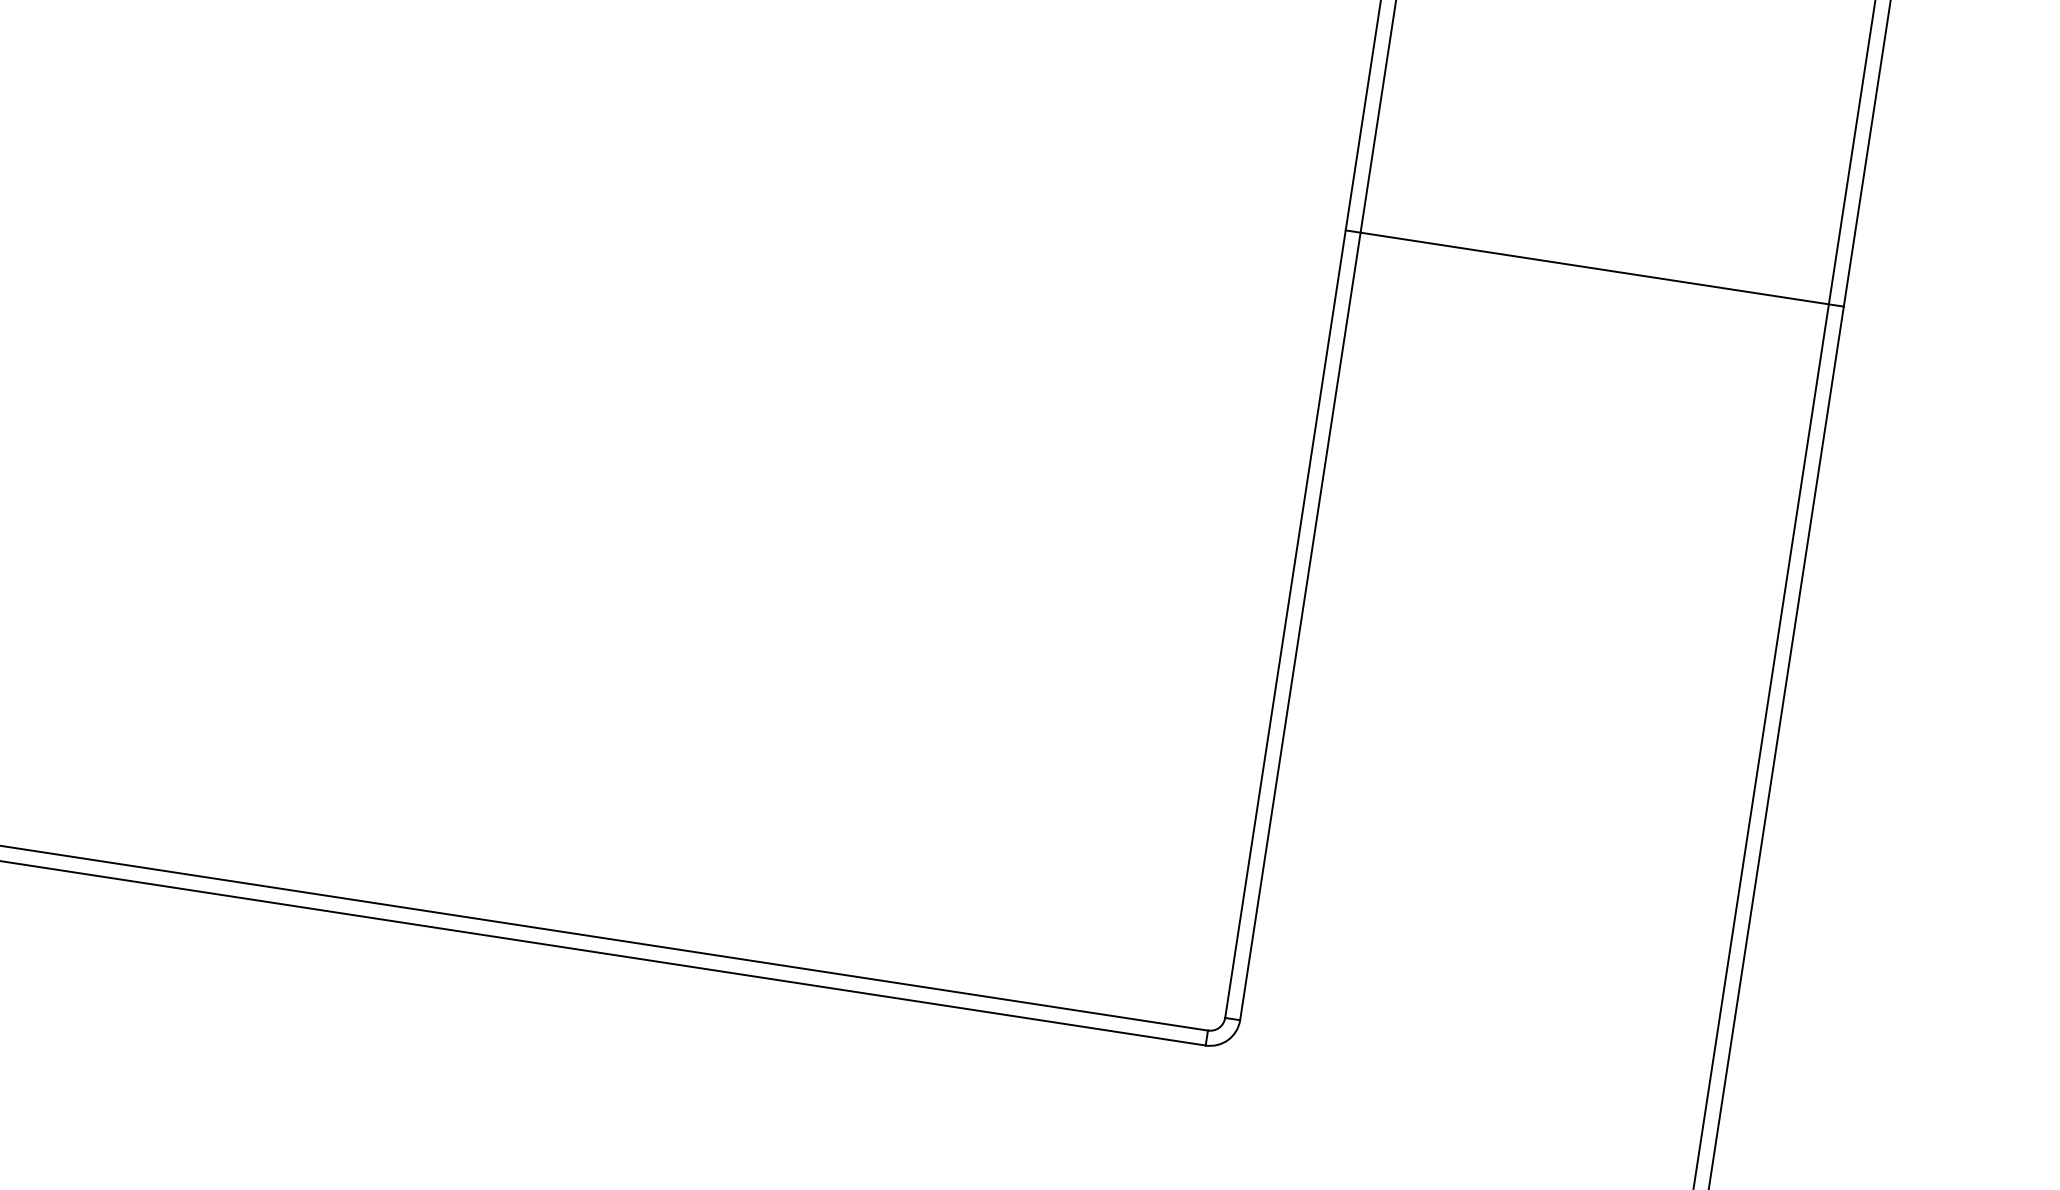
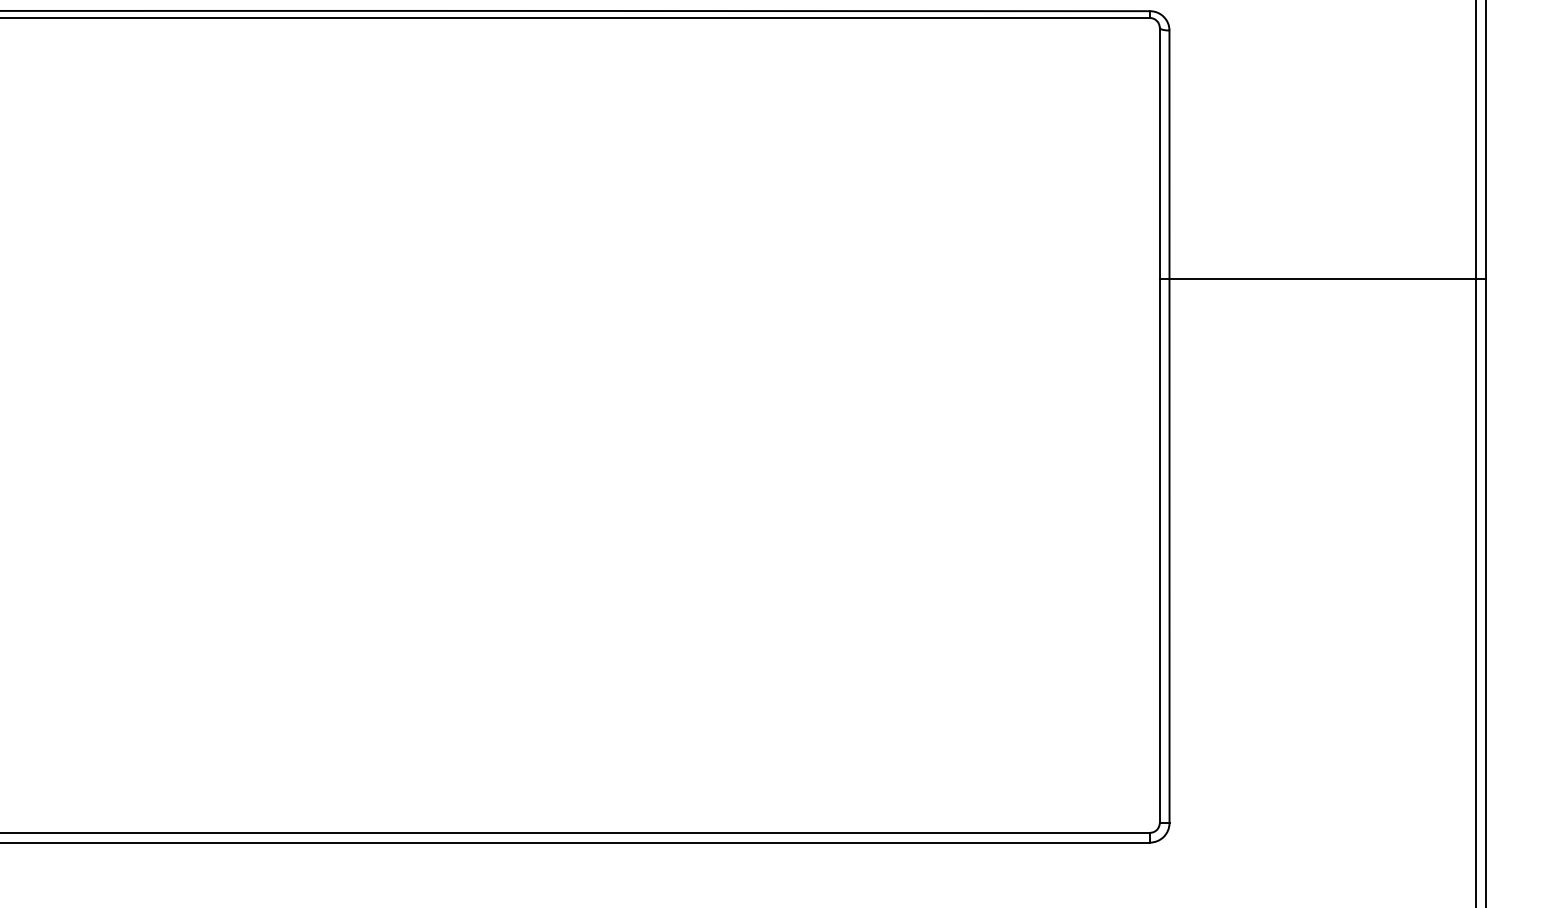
line: (1594, 268) -> (1322, 278), moved

